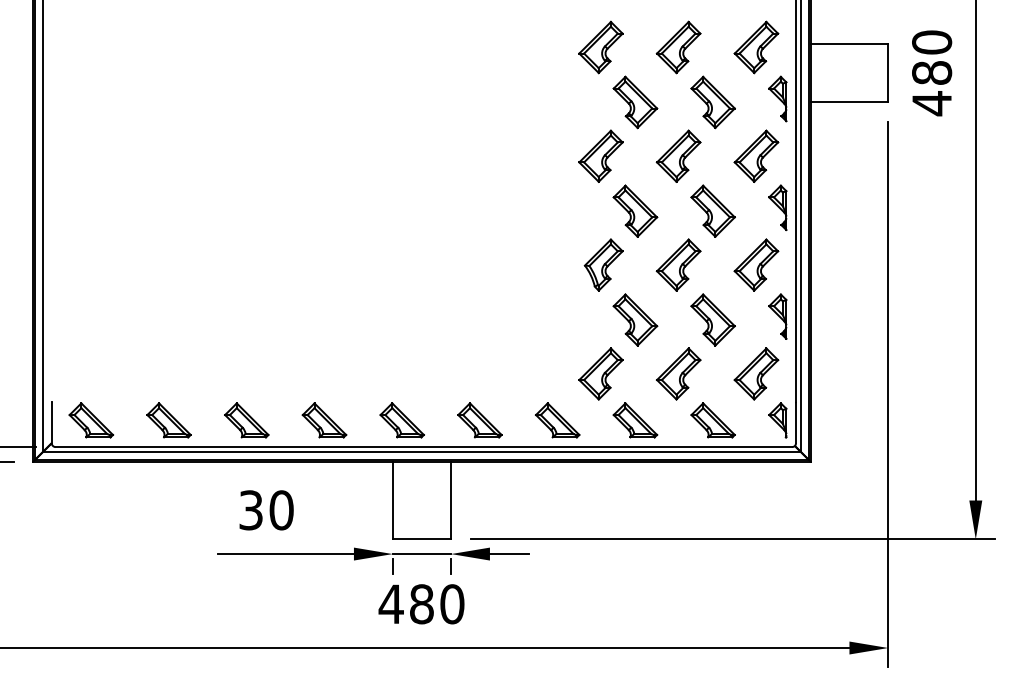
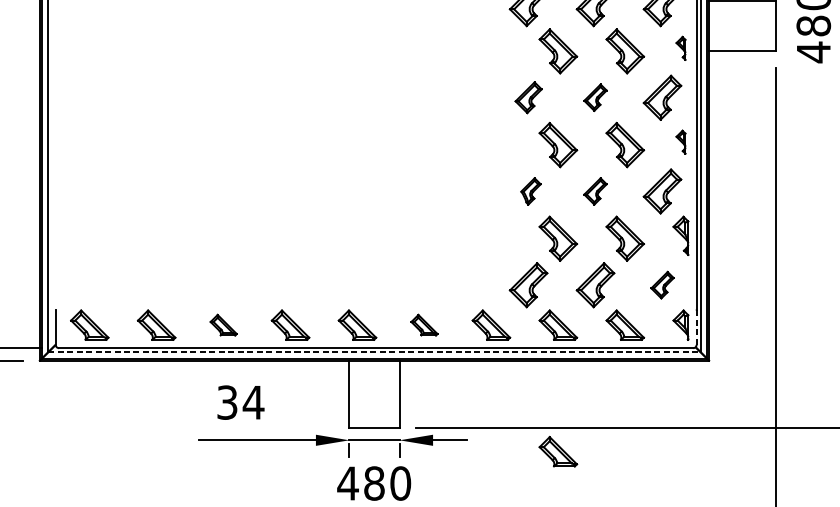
part: (777, 98) -> (680, 48), size x0.6
part: (600, 155) -> (528, 97), size x0.7
part: (678, 155) -> (595, 97), size x0.6
part: (777, 207) -> (680, 141), size x0.6
part: (603, 264) -> (530, 190), size x0.6
part: (678, 264) -> (595, 190), size x0.6
part: (756, 373) -> (662, 284), size x0.6
part: (246, 420) -> (223, 325), size x0.7
part: (479, 420) -> (424, 325), size x0.7
line: (796, 422) -> (697, 327), solid -> dashed
line: (421, 451) -> (374, 351), solid -> dashed
text: (281, 510) -> (253, 402), 30 -> 34
part: (635, 567) -> (558, 451), added

